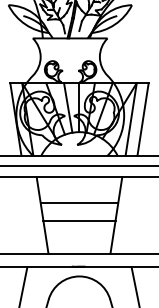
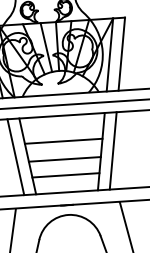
line: (30, 215) -> (15, 157), added
line: (128, 215) -> (113, 150), added
line: (79, 236) -> (65, 175), added

